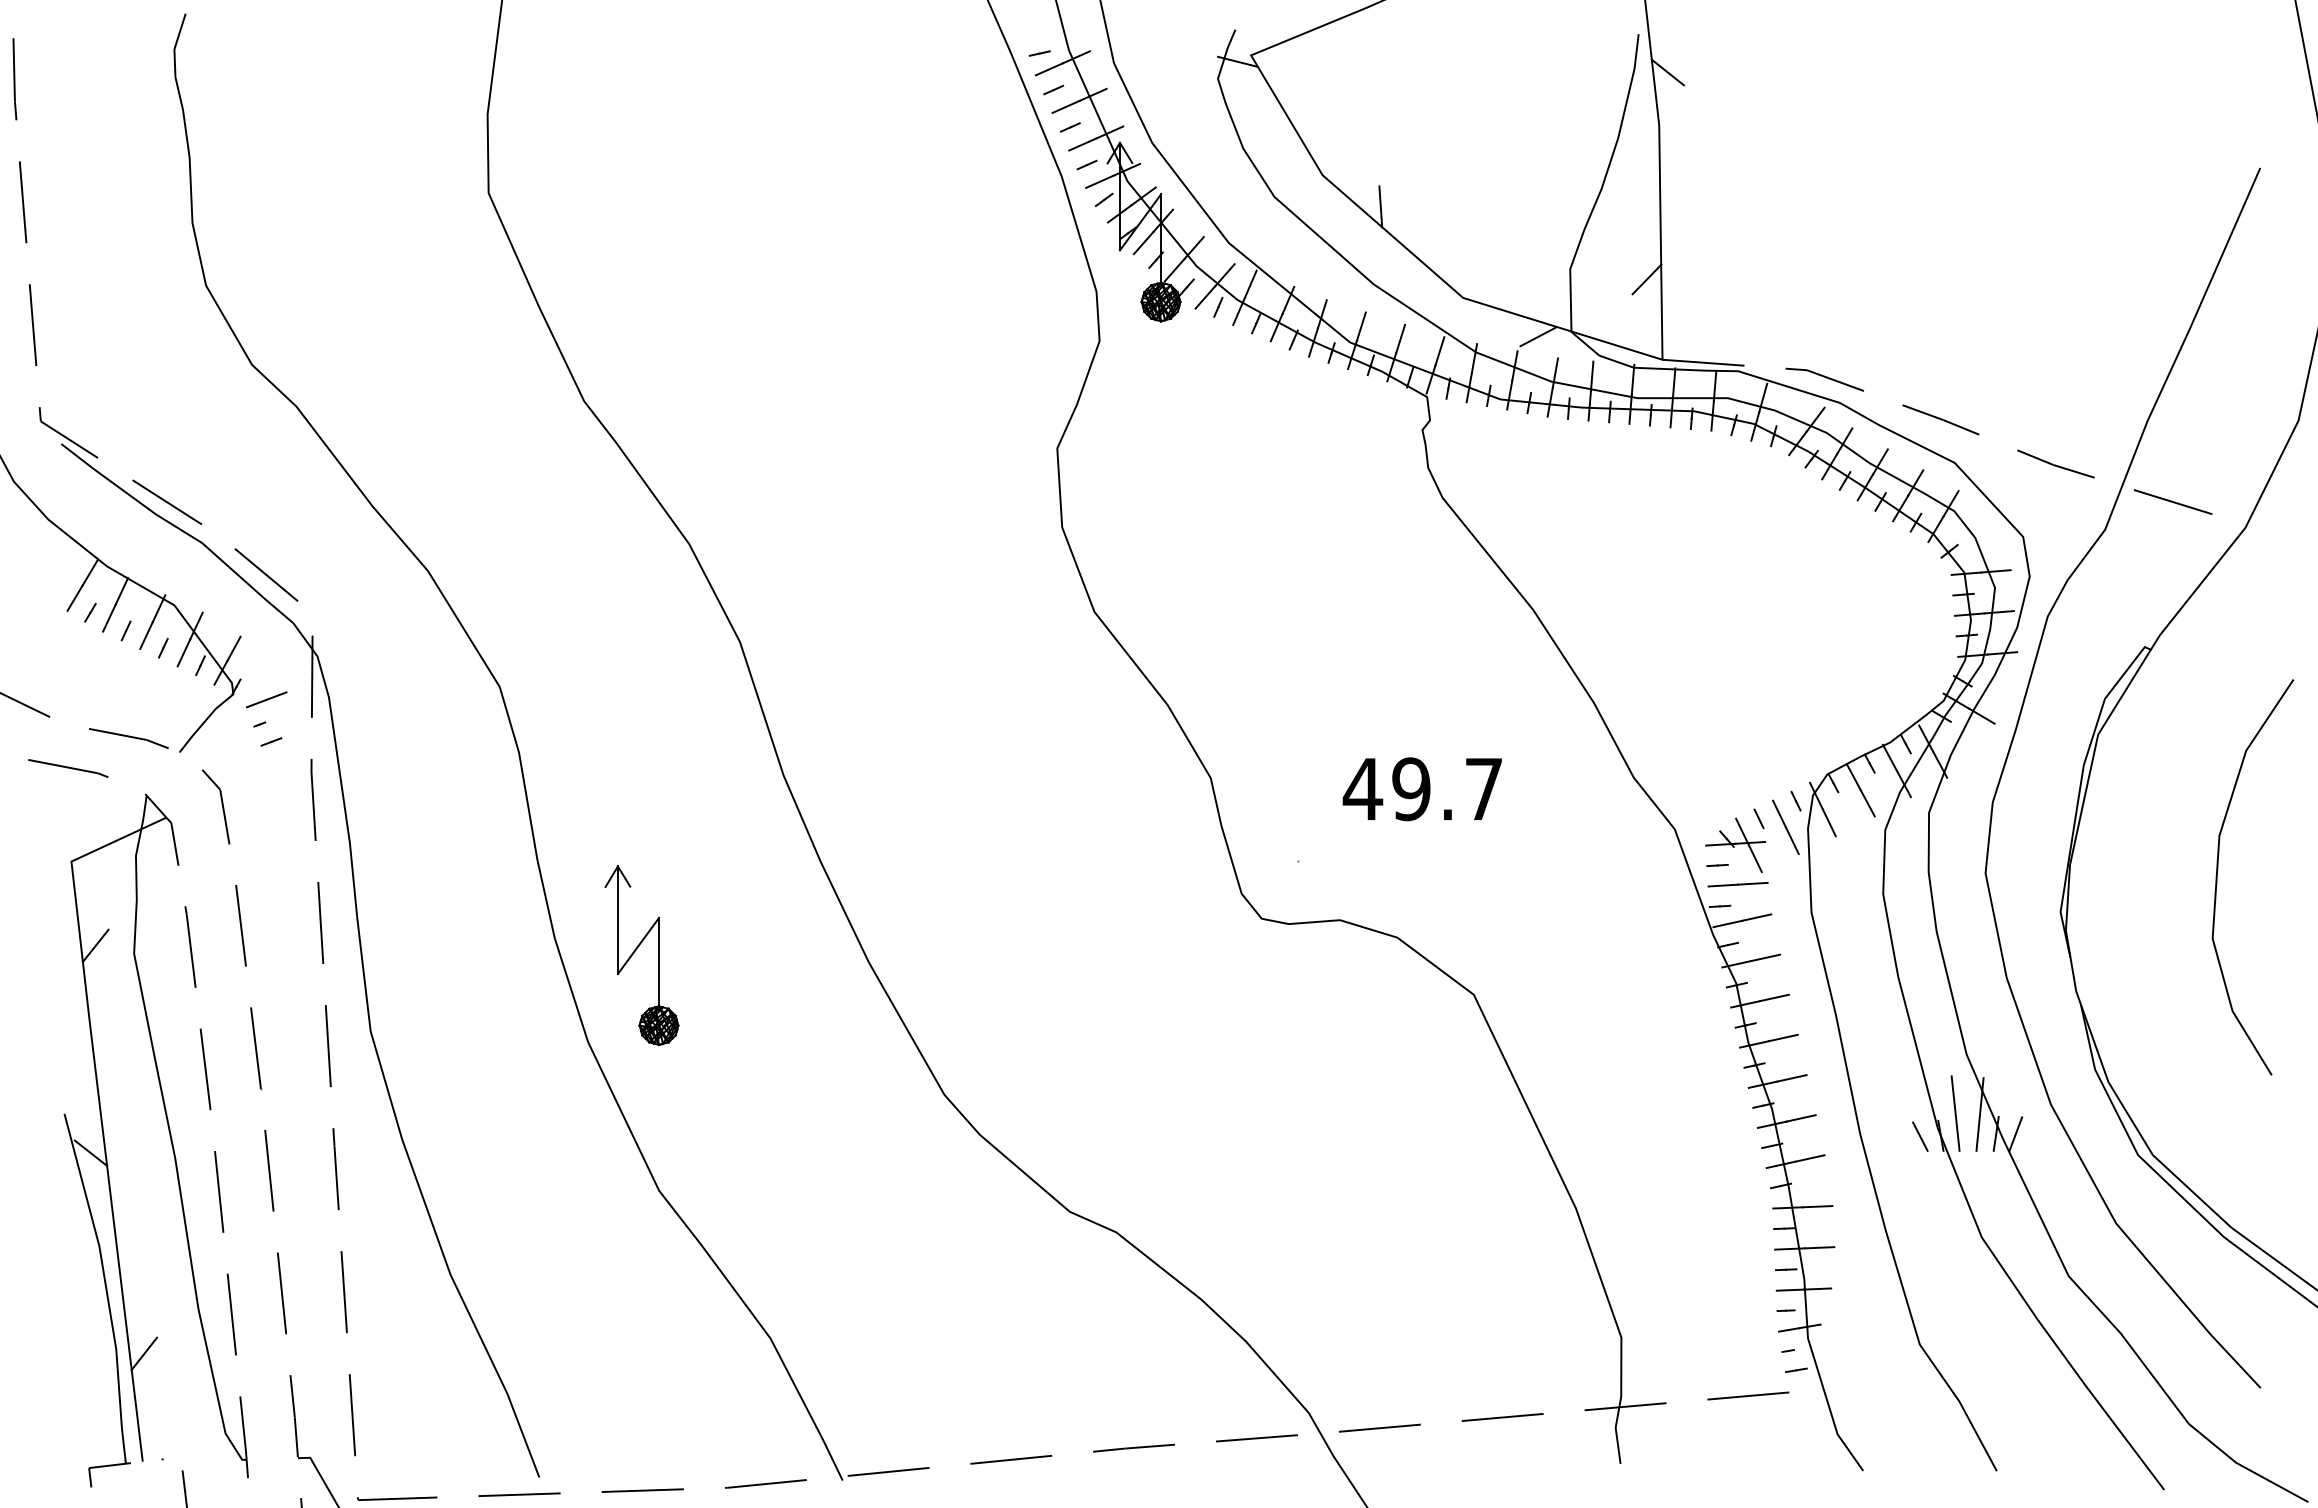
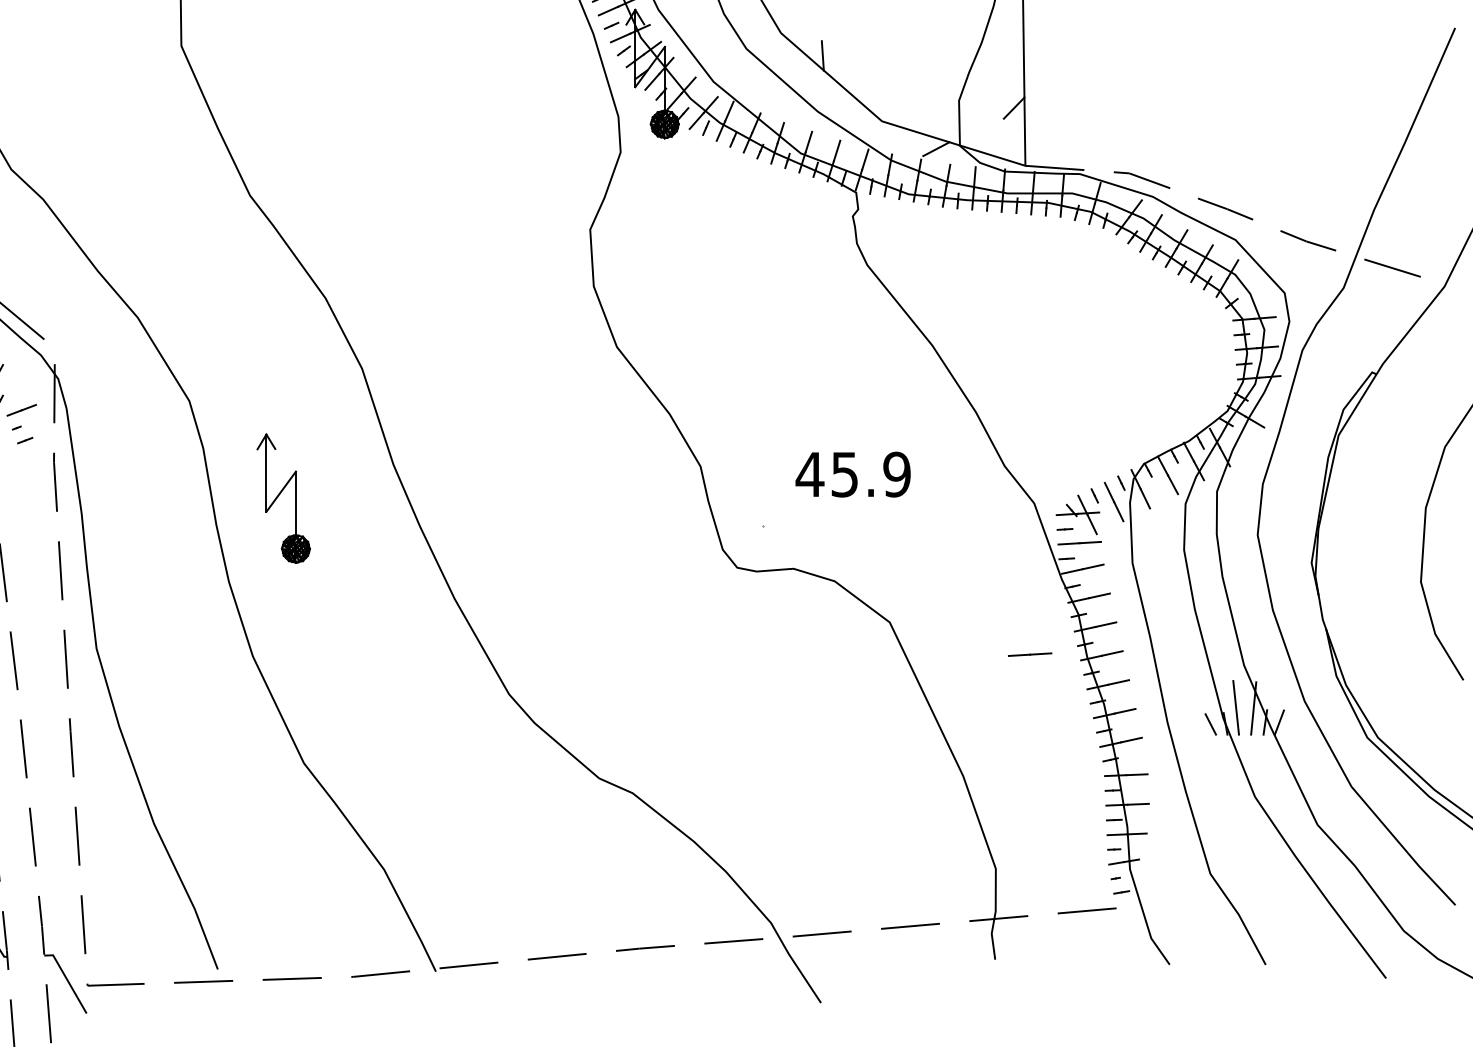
text: (1447, 789) -> (870, 474), 49.7 -> 45.9
part: (636, 950) -> (279, 494), moved
line: (1668, 1039) -> (1029, 654), added

